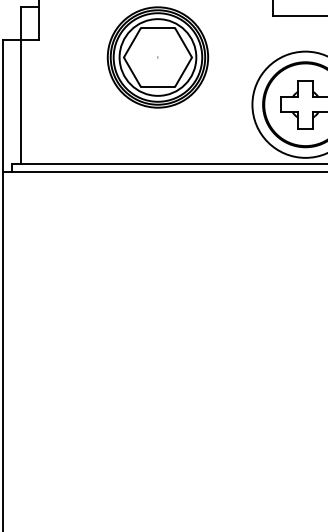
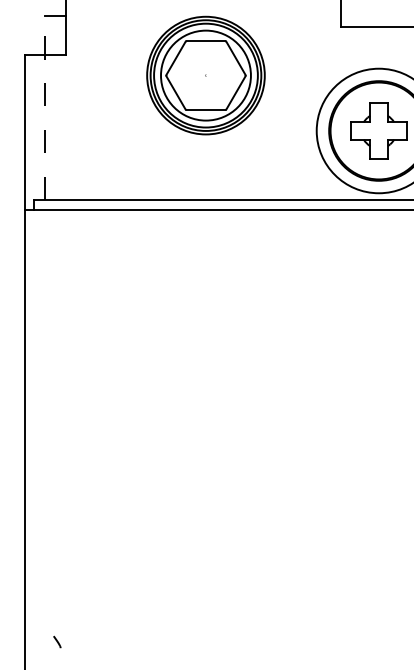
line: (21, 84) -> (45, 107), solid -> dashed

